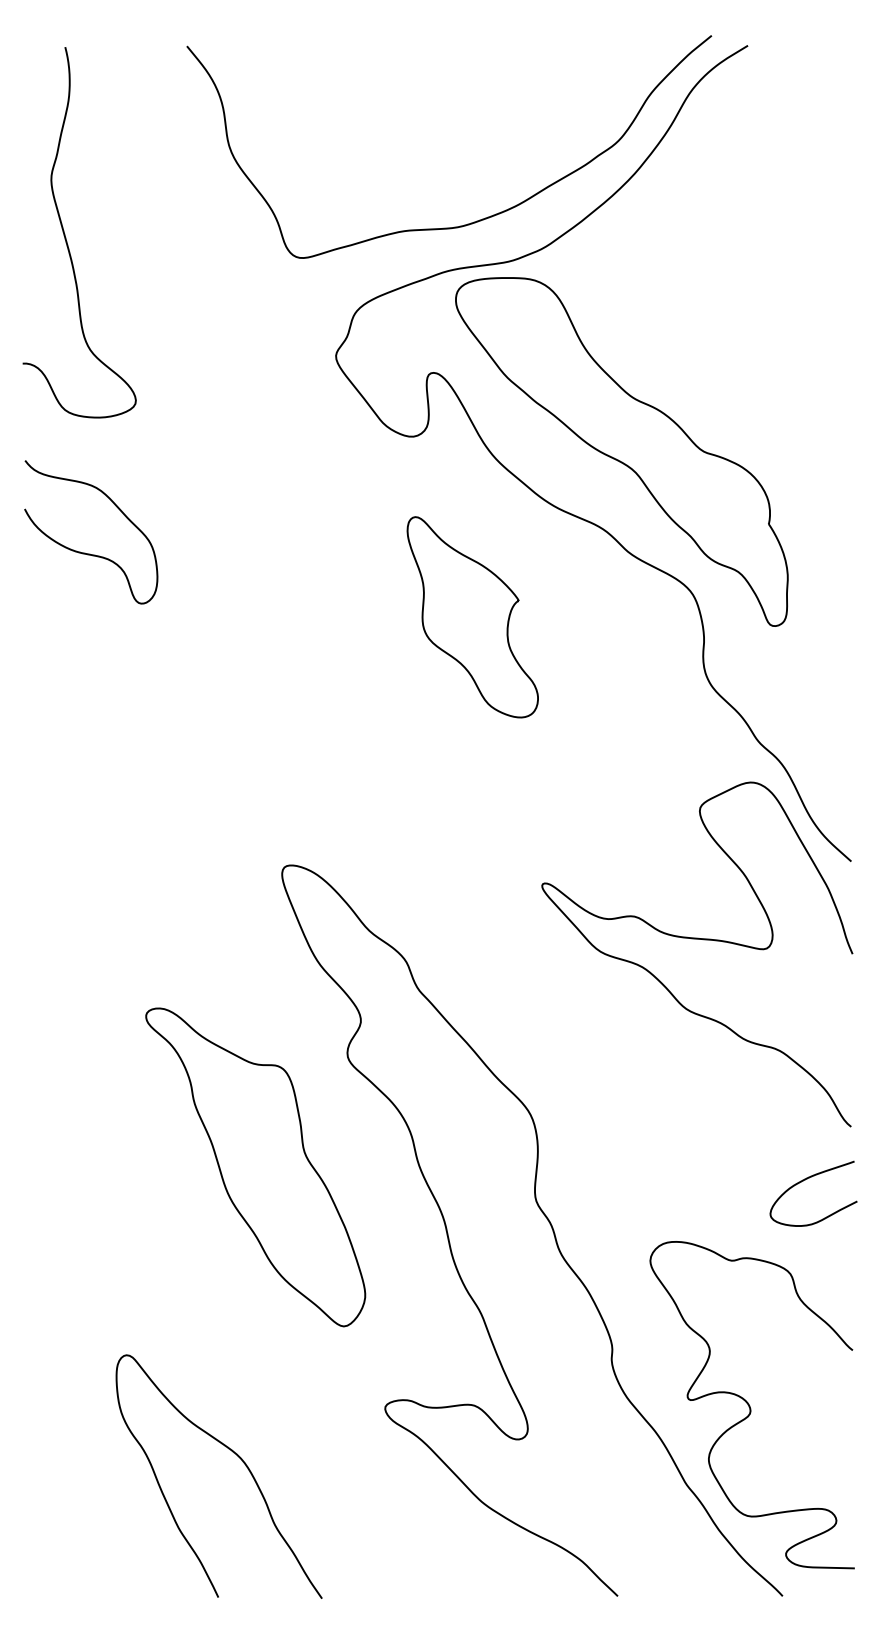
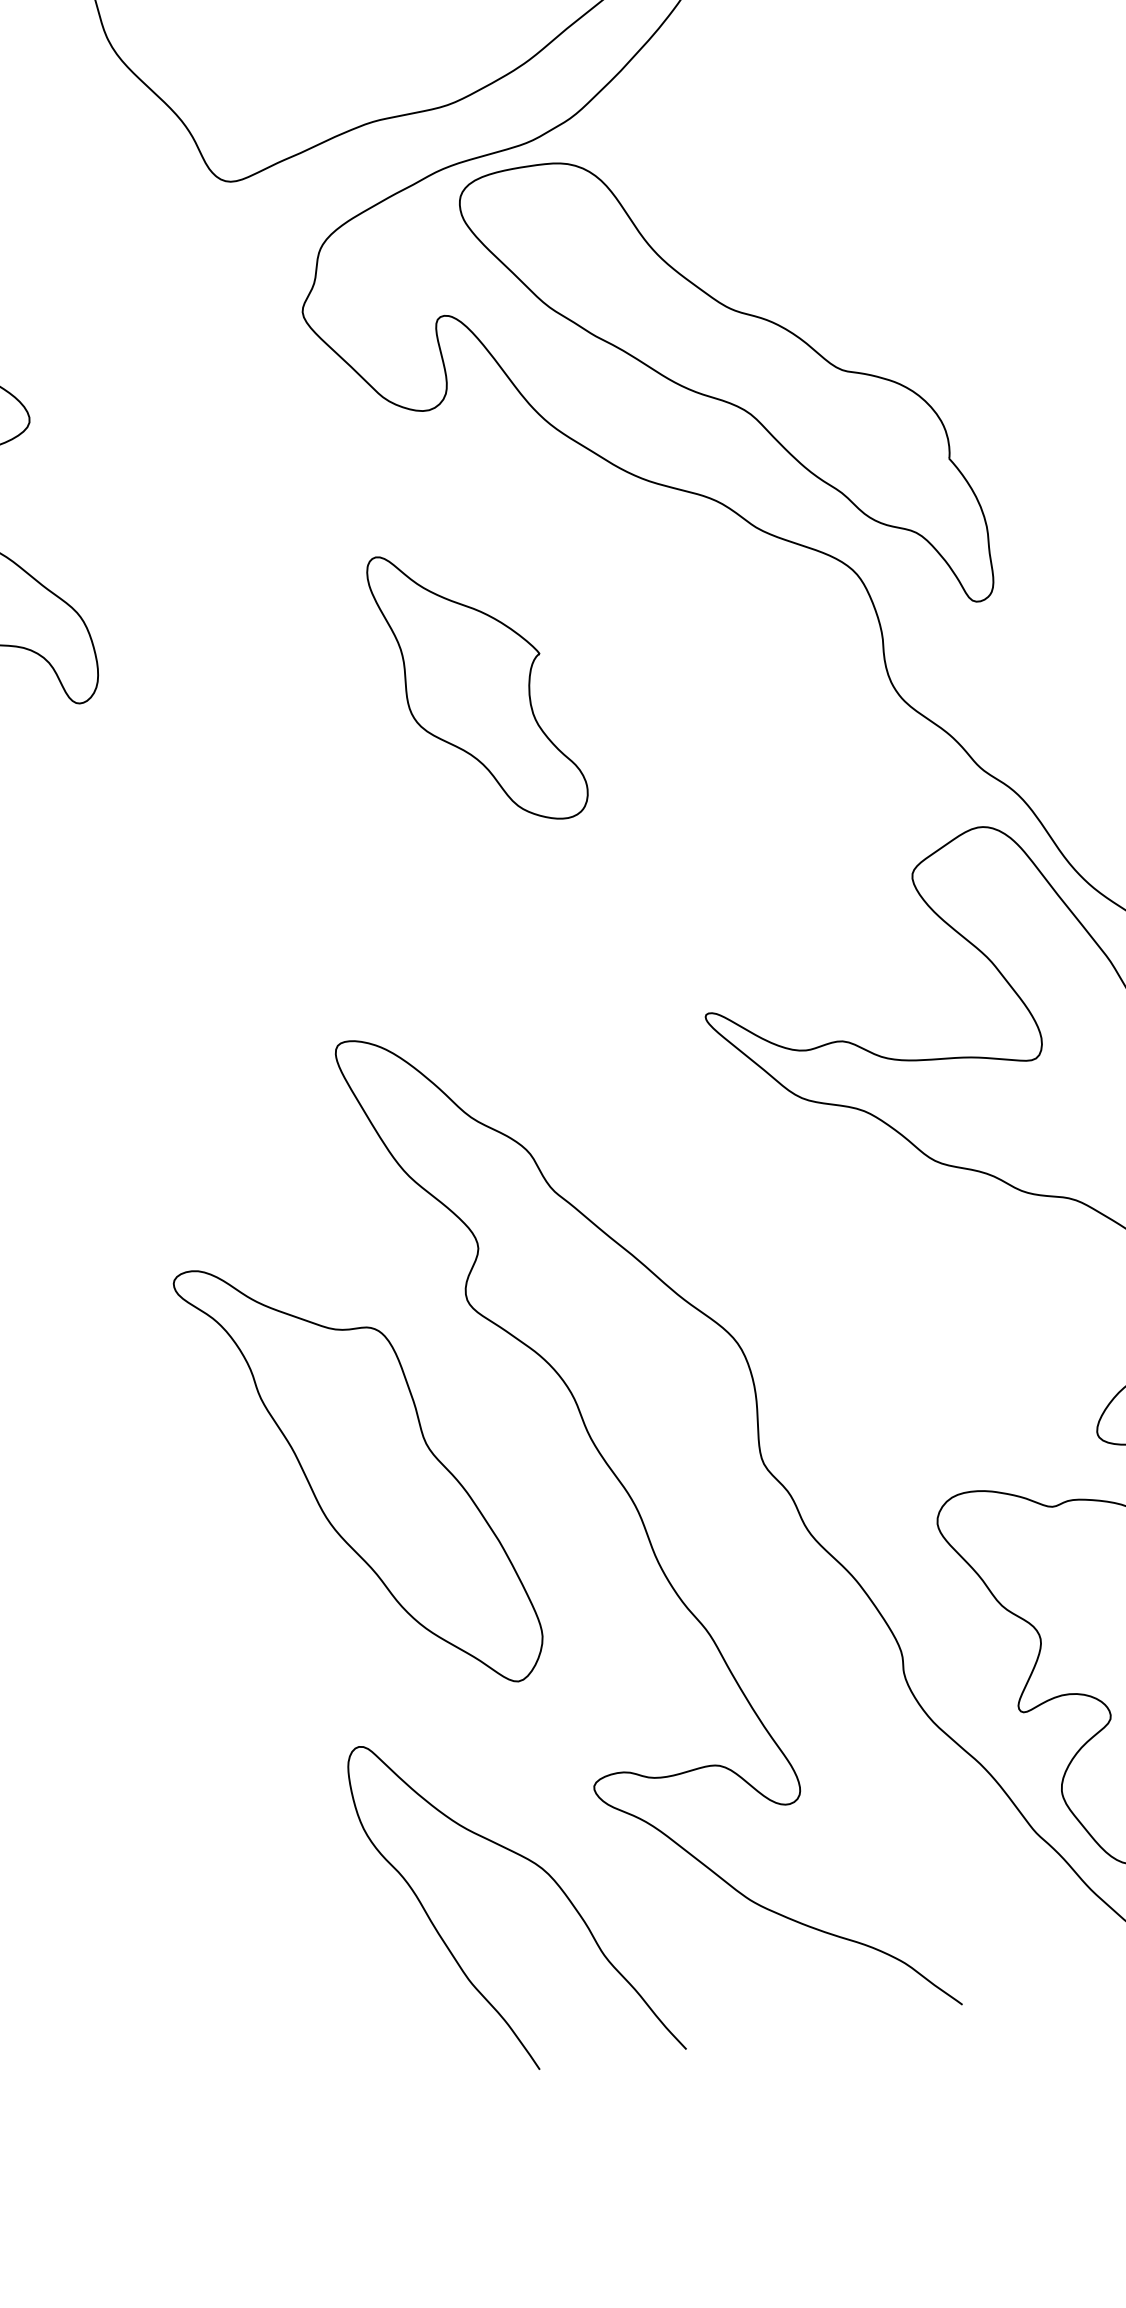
part: (472, 617) -> (477, 687), moved
curve: (237, 1456) -> (536, 1866), moved

